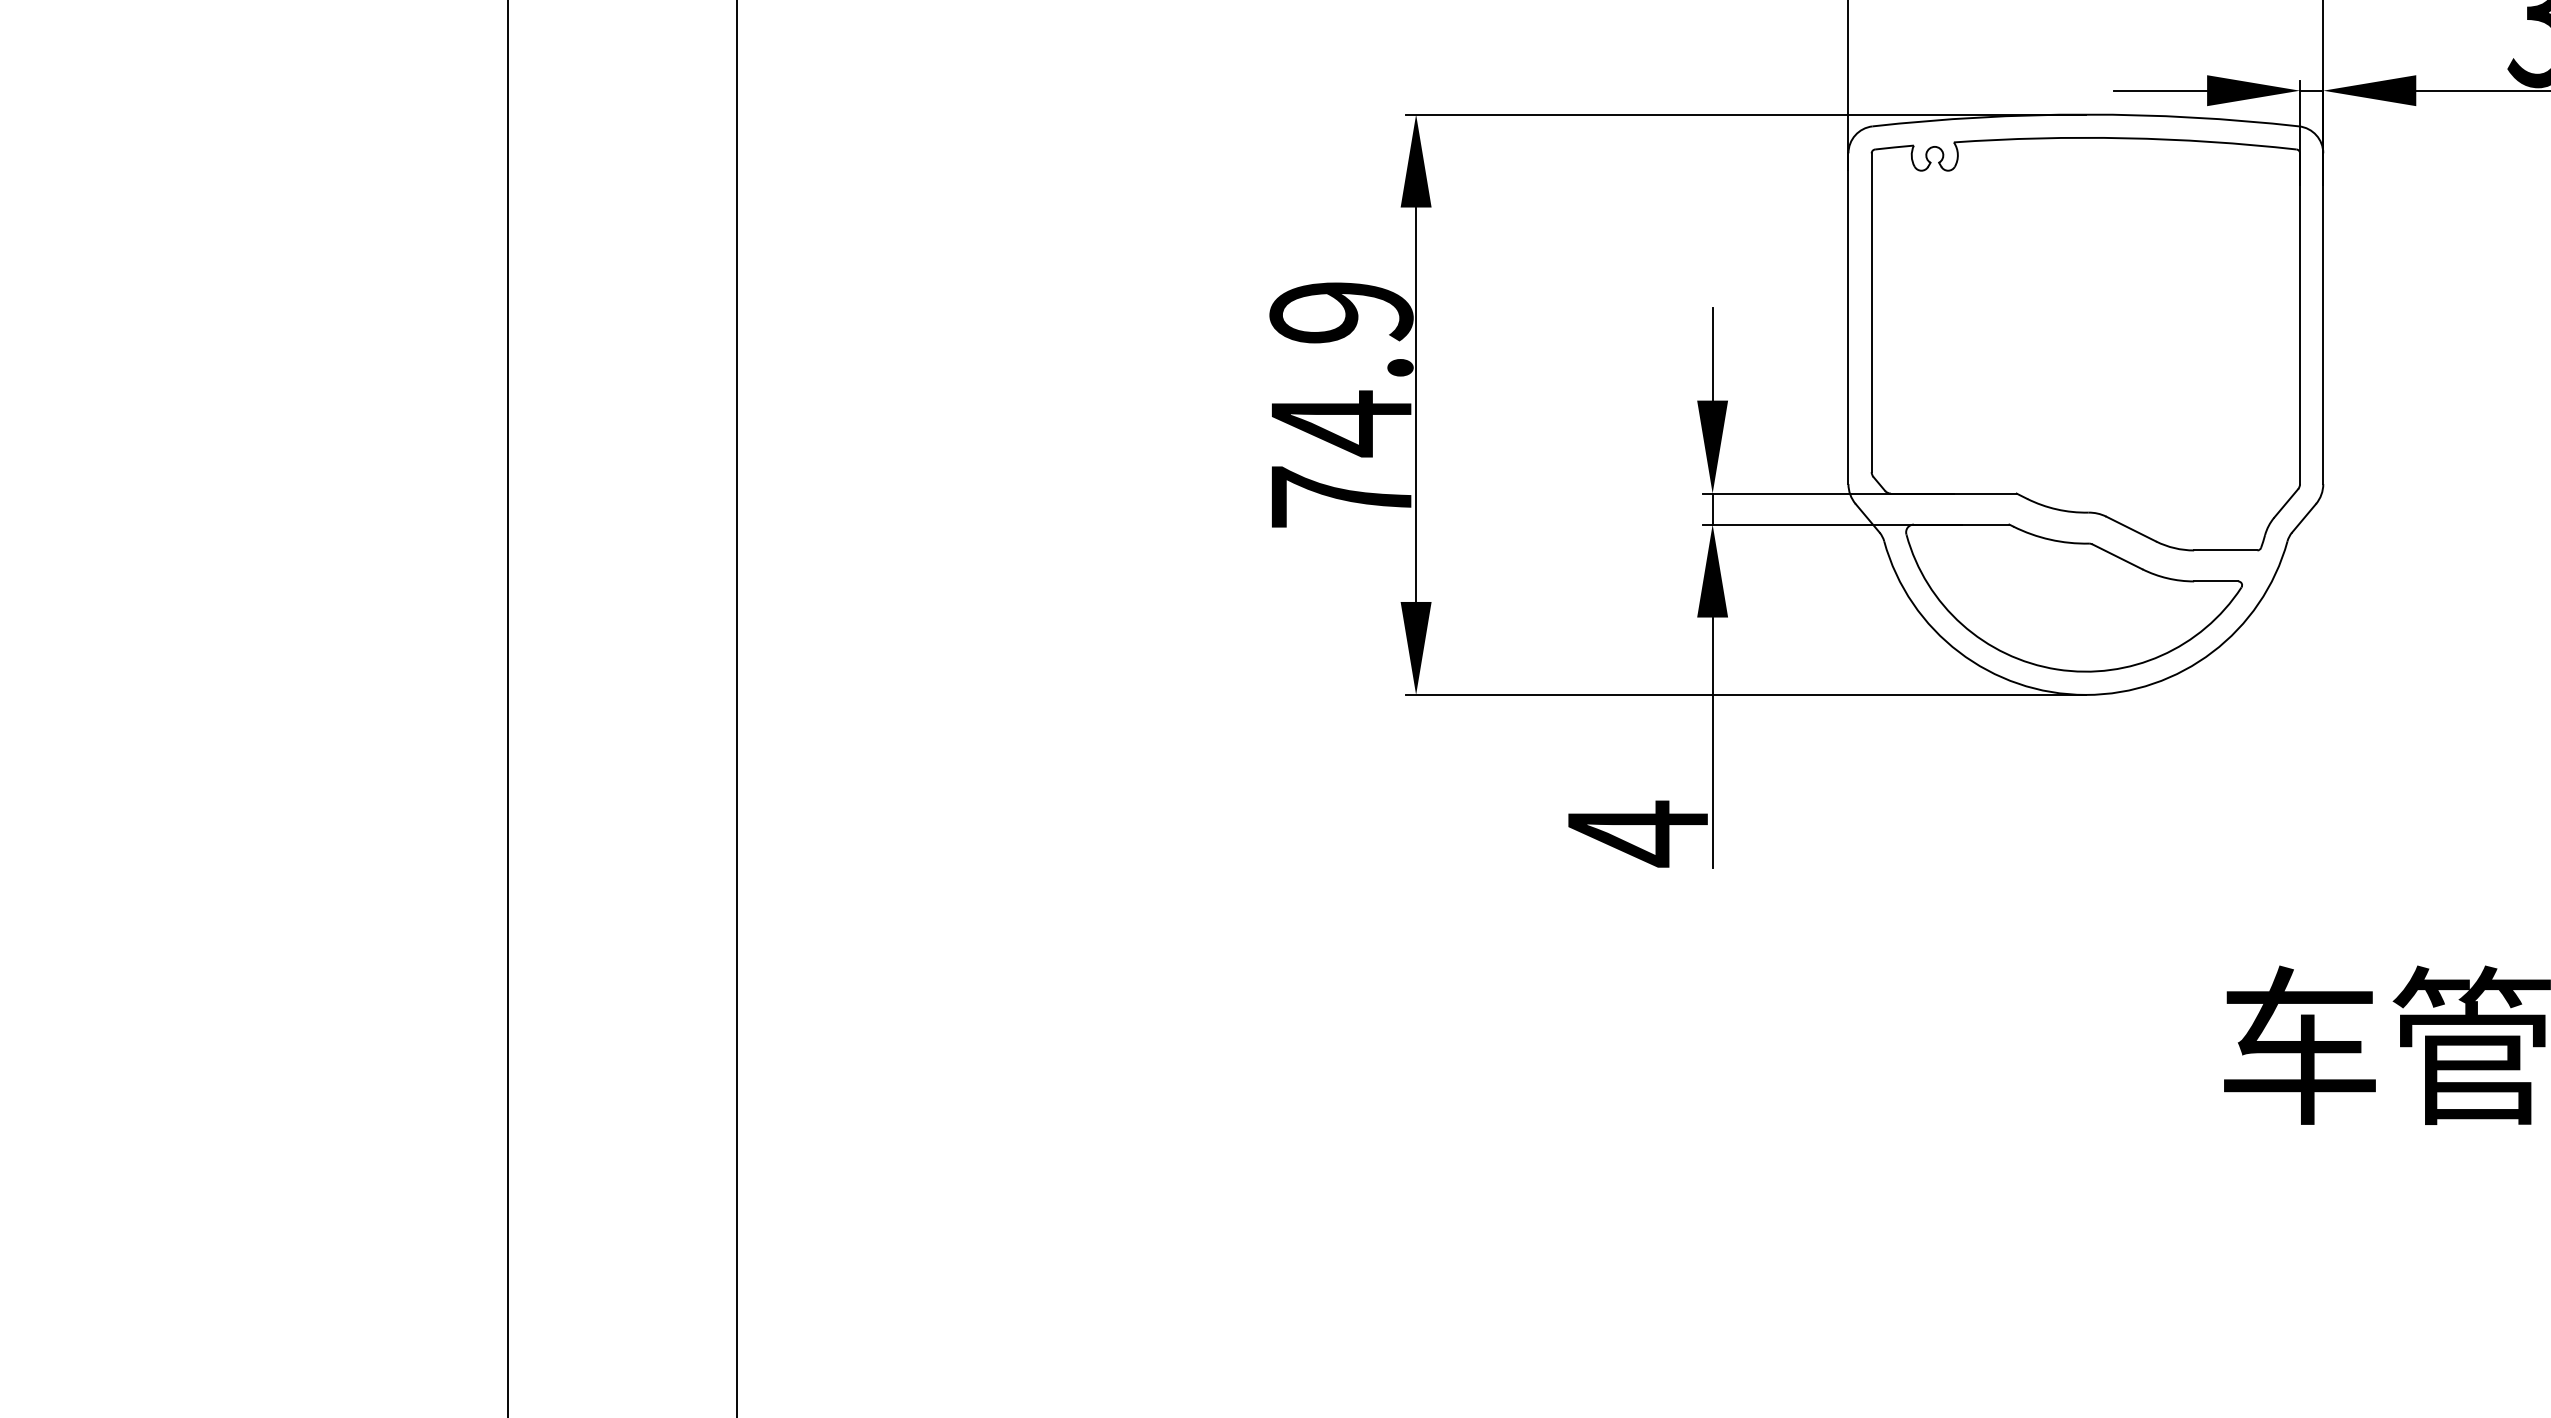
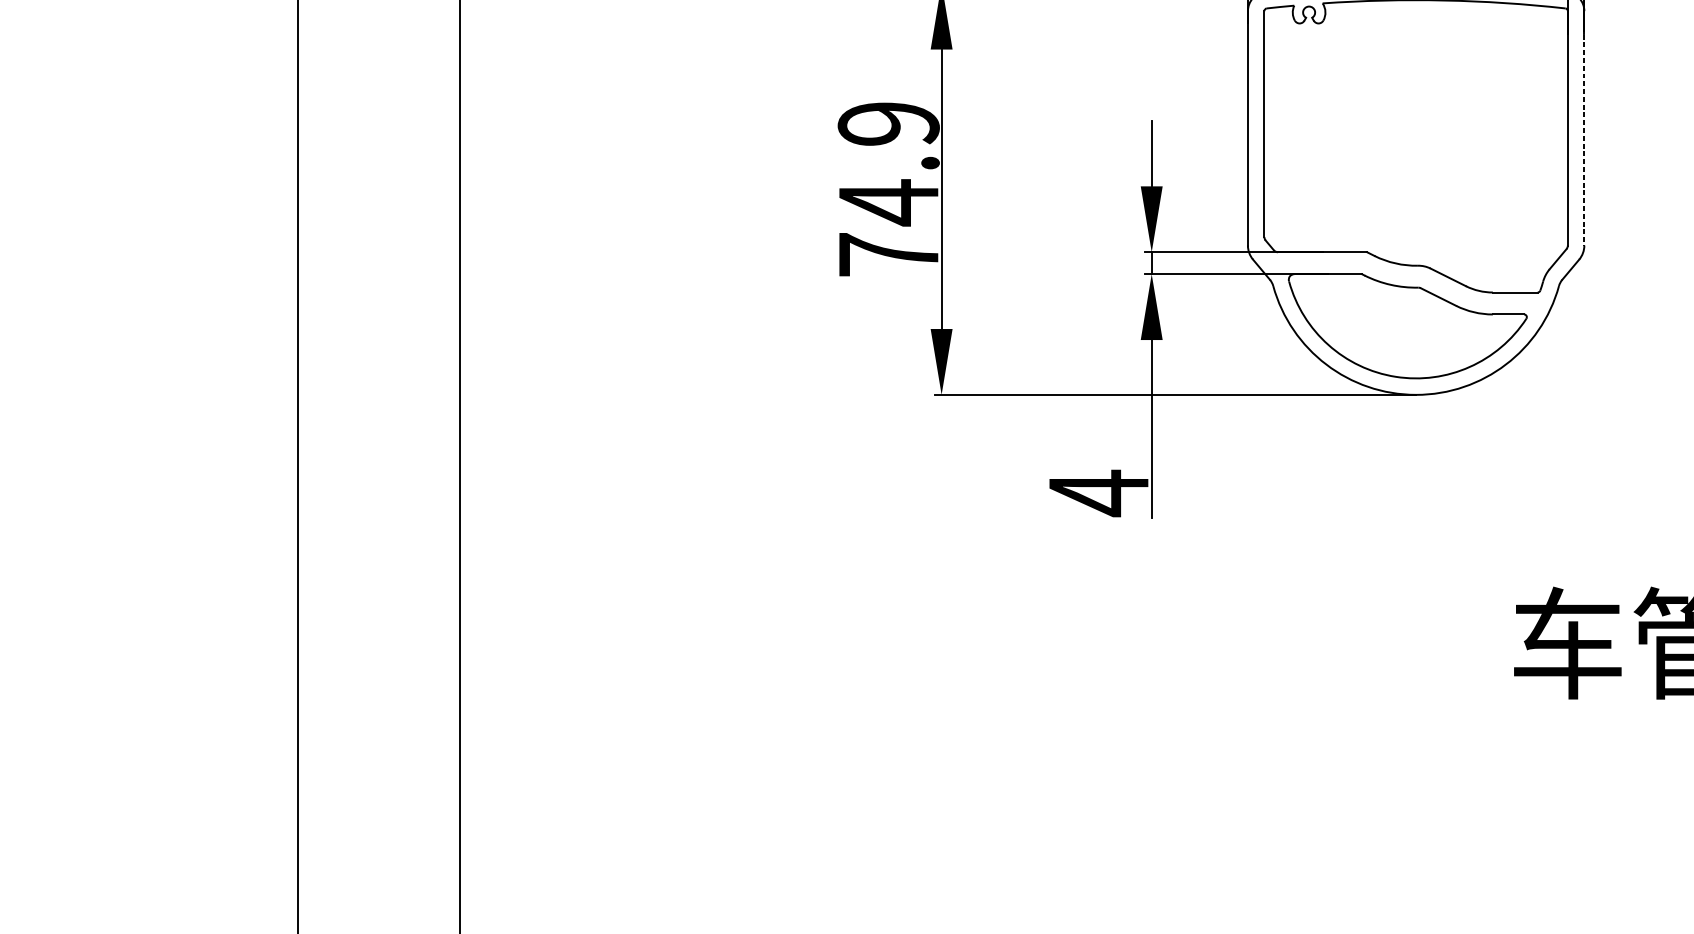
line: (2323, 319) -> (1584, 128), solid -> dashed

